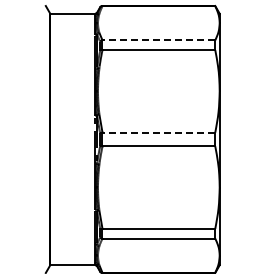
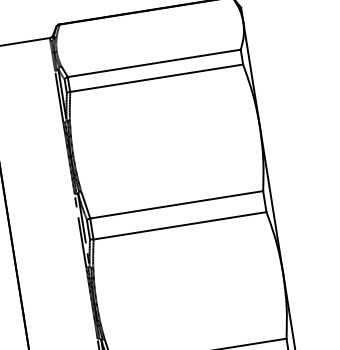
line: (158, 40) -> (153, 63), dashed -> solid
line: (158, 132) -> (176, 204), dashed -> solid

